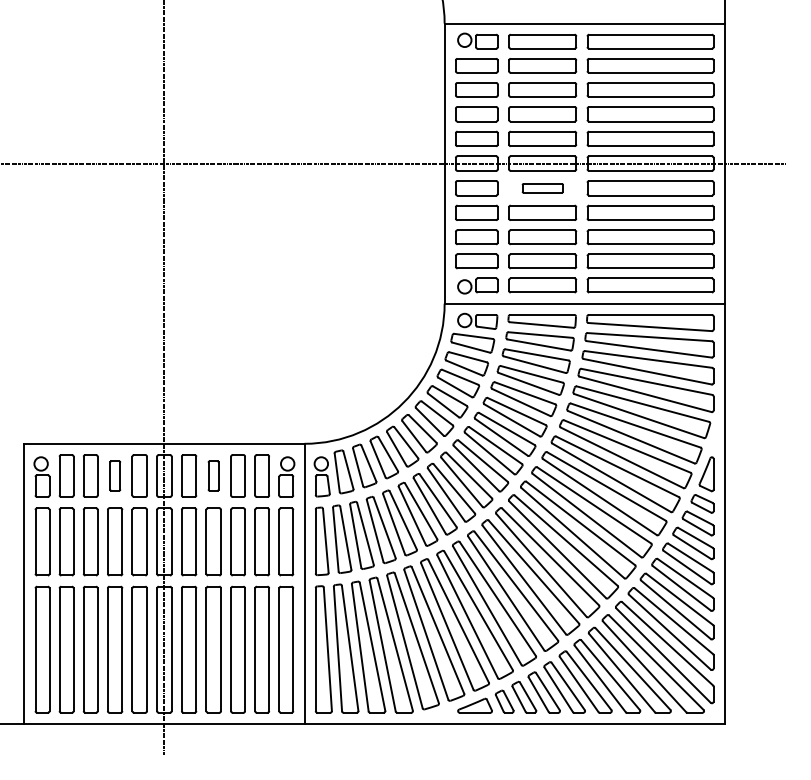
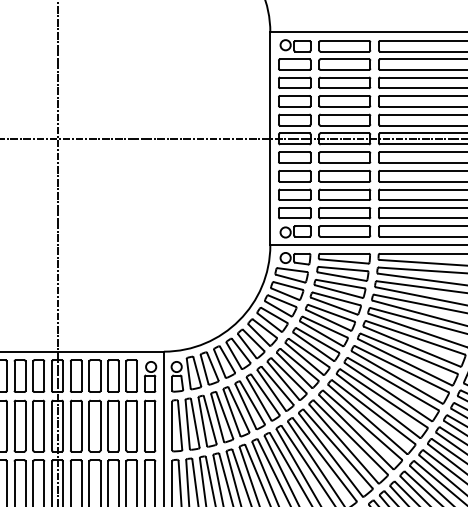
part: (542, 188) -> (344, 157), size x1.67
part: (115, 475) -> (20, 375), size x1.43
part: (213, 475) -> (94, 375), size x1.43

